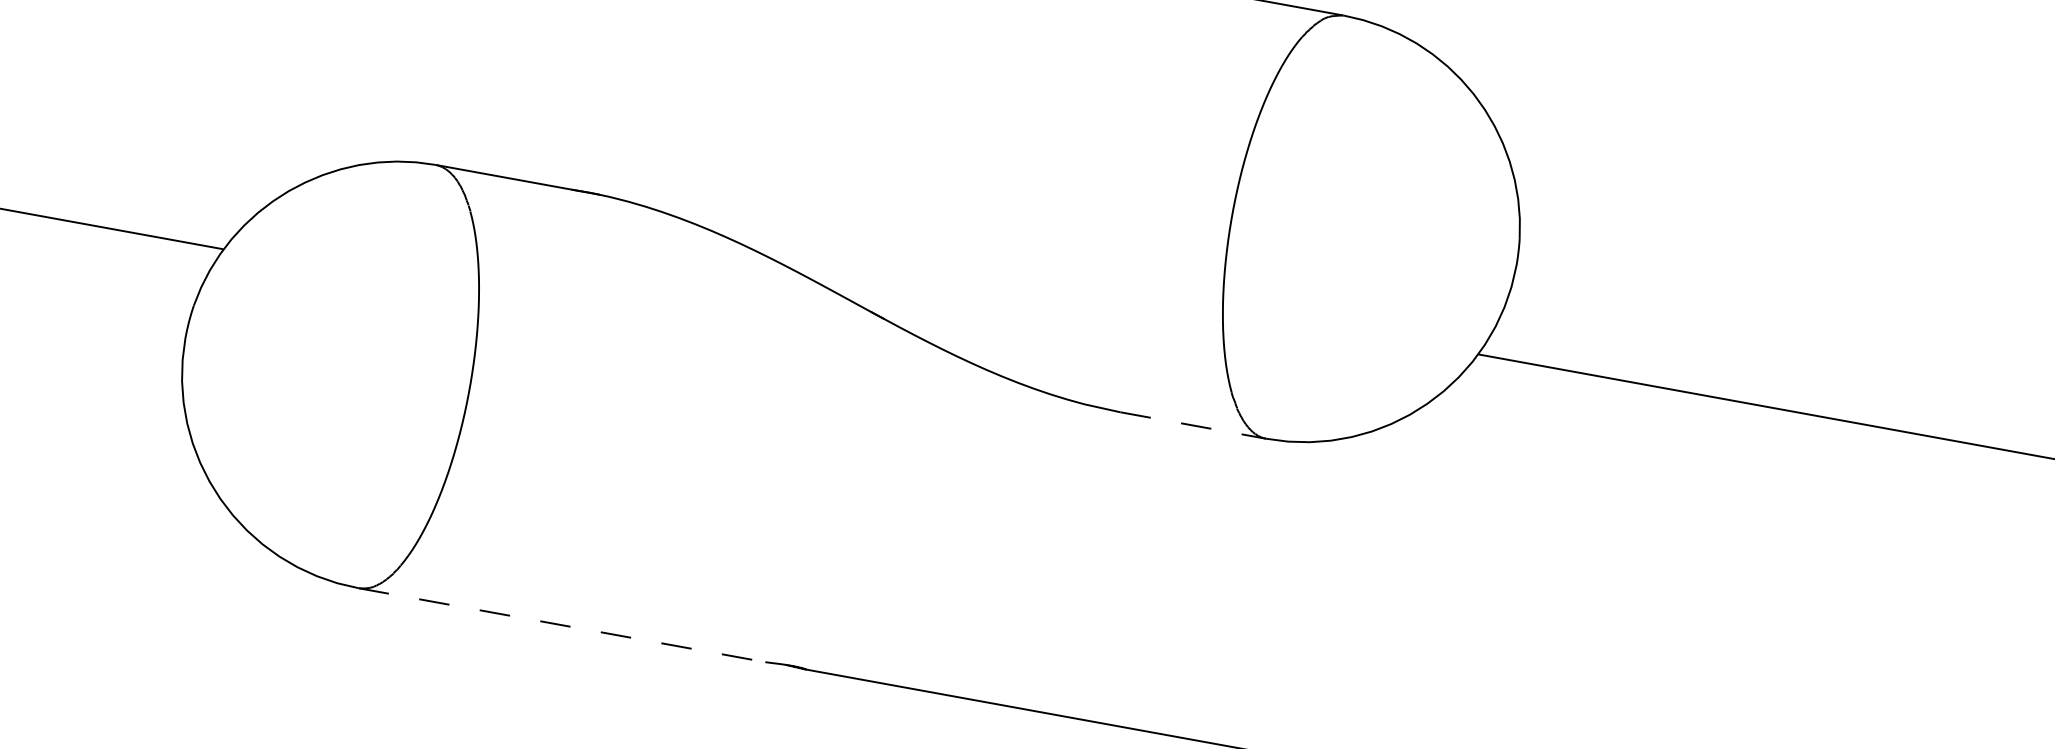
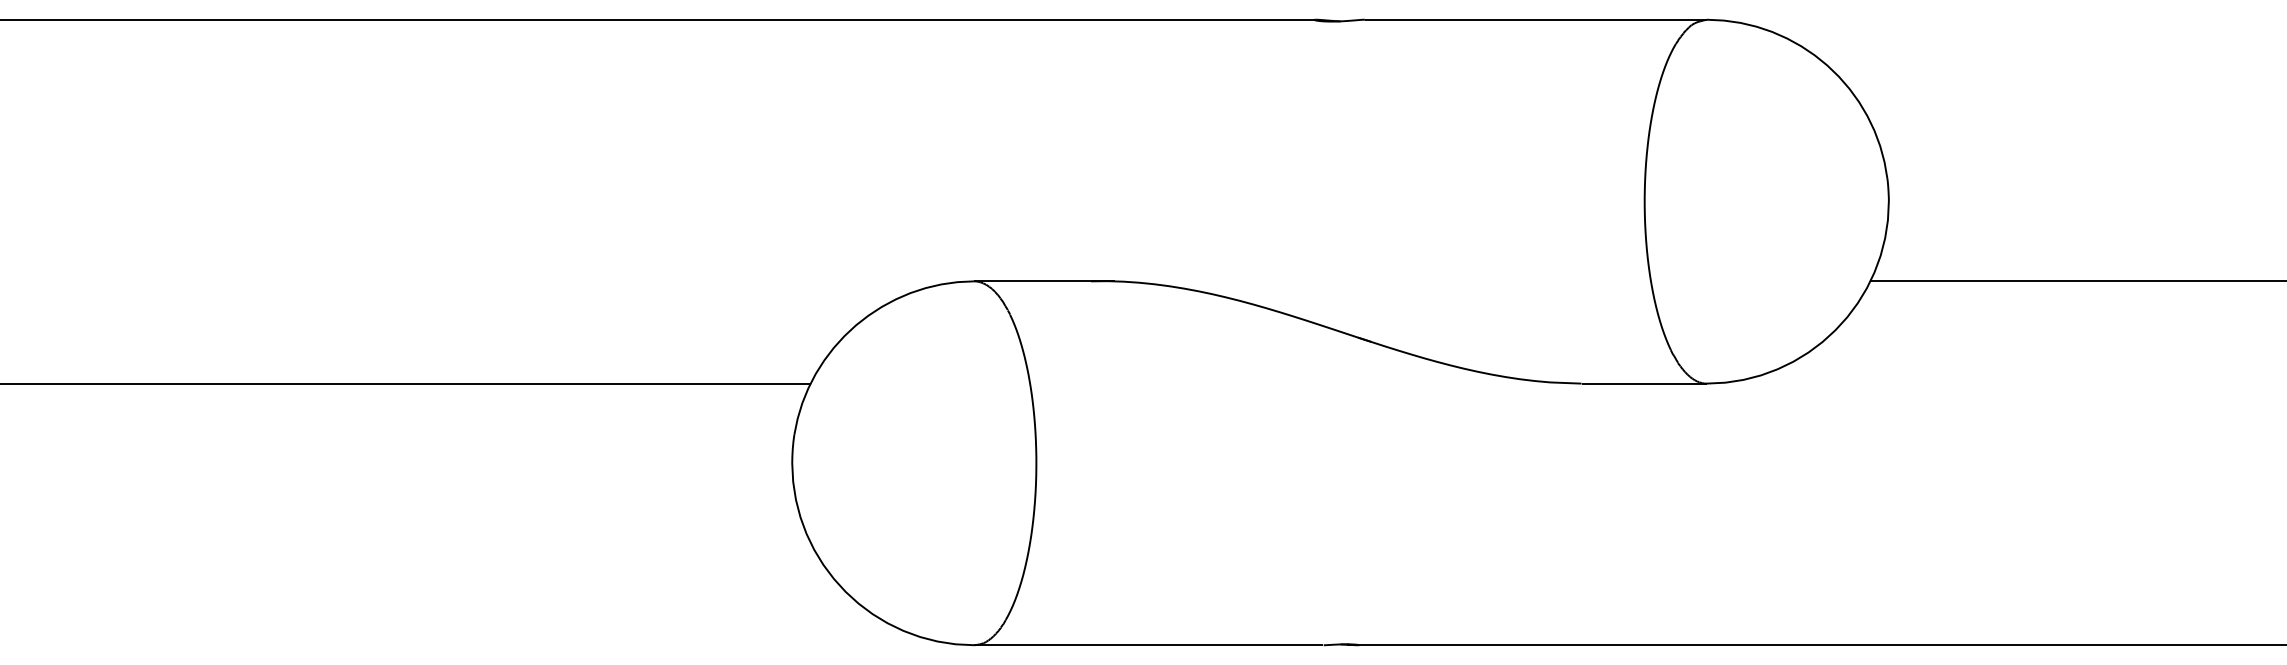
line: (1193, 425) -> (1644, 383), dashed -> solid
line: (561, 625) -> (1148, 645), dashed -> solid

